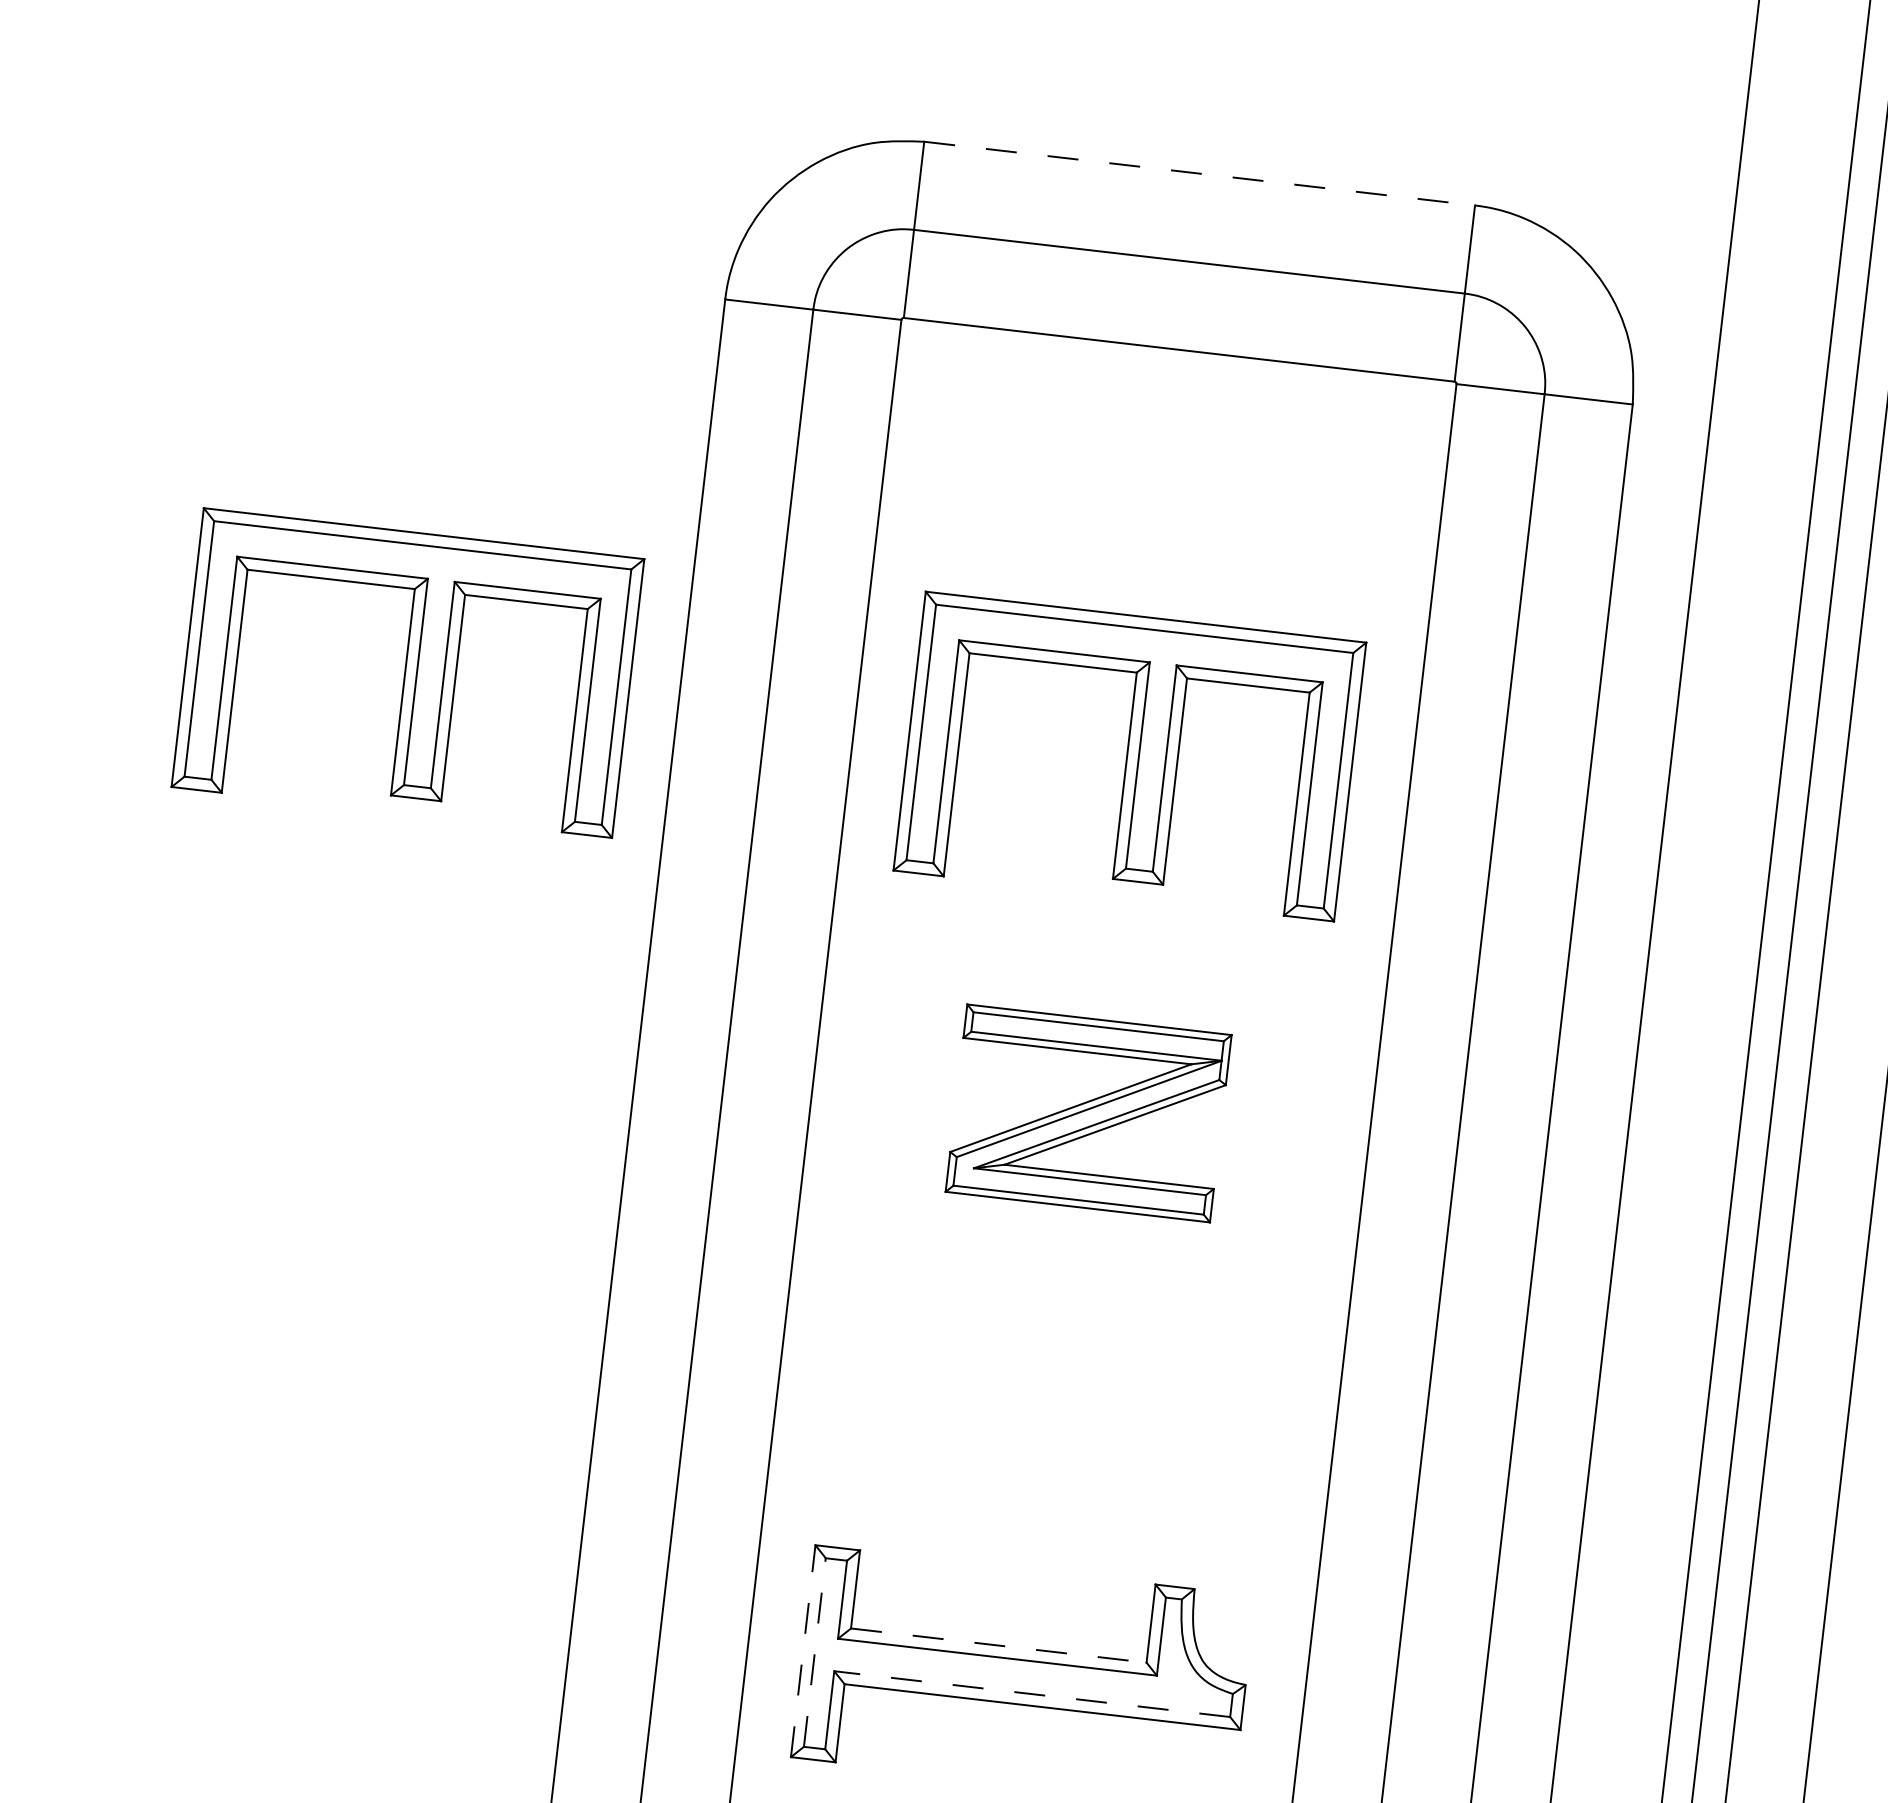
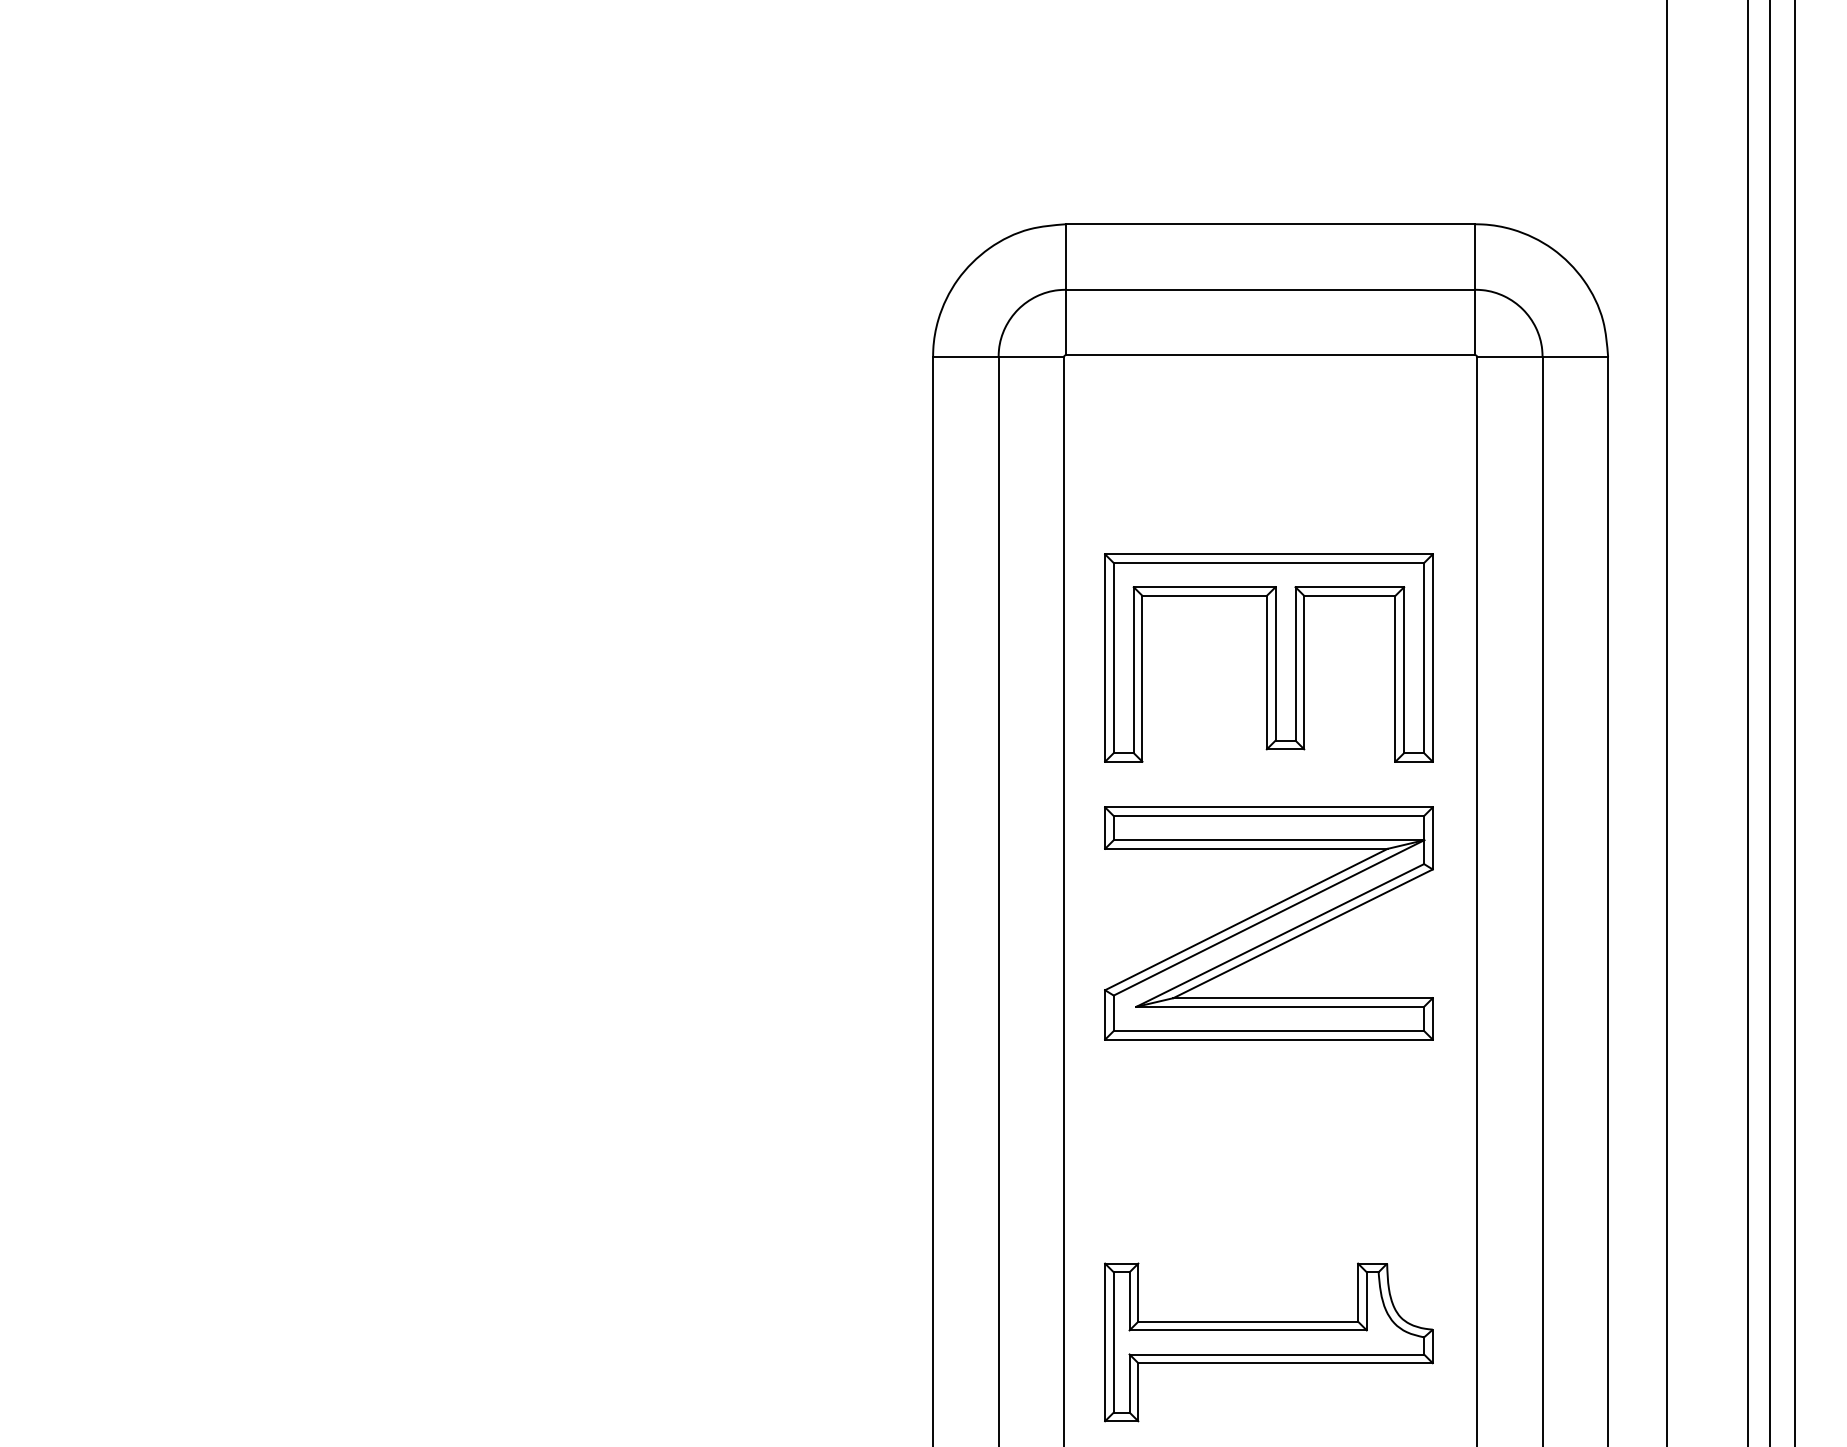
line: (1199, 173) -> (1270, 224), dashed -> solid
part: (407, 672) -> (731, 657), removed
part: (1088, 1113) -> (1268, 923), size x1.67
line: (999, 1645) -> (1248, 1321), dashed -> solid
line: (803, 1651) -> (1105, 1342), dashed -> solid
line: (814, 1651) -> (1113, 1341), dashed -> solid
line: (1031, 1694) -> (1276, 1354), dashed -> solid

